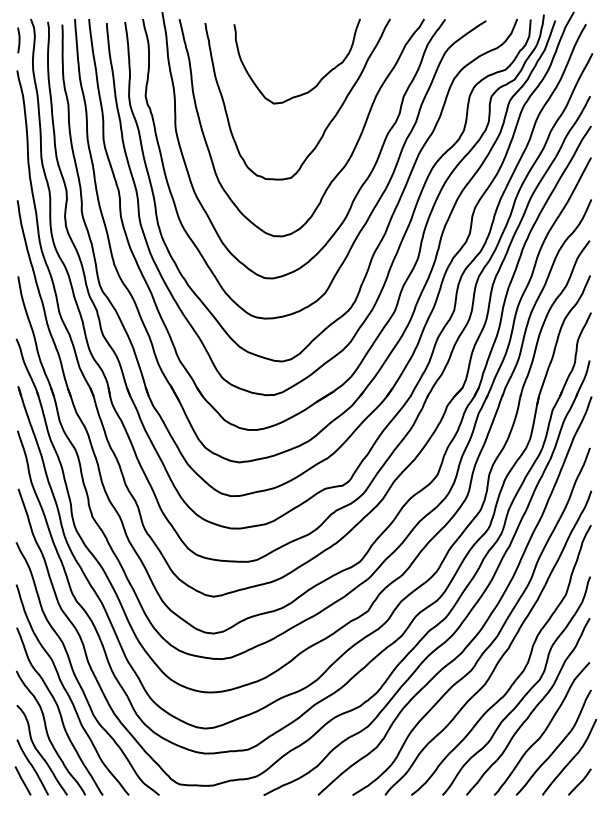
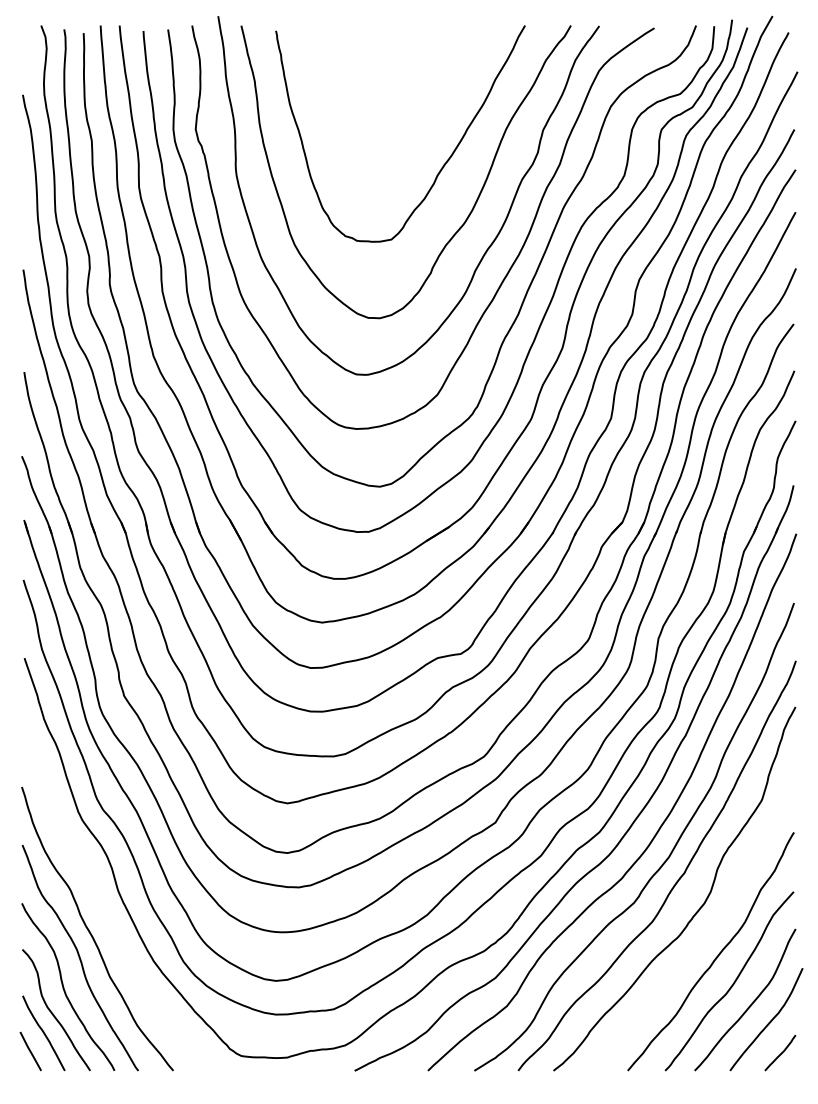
line: (19, 40) -> (25, 54), removed
curve: (320, 79) -> (431, 106), removed
curve: (75, 674) -> (101, 908), removed
curve: (527, 691) -> (709, 931), removed

